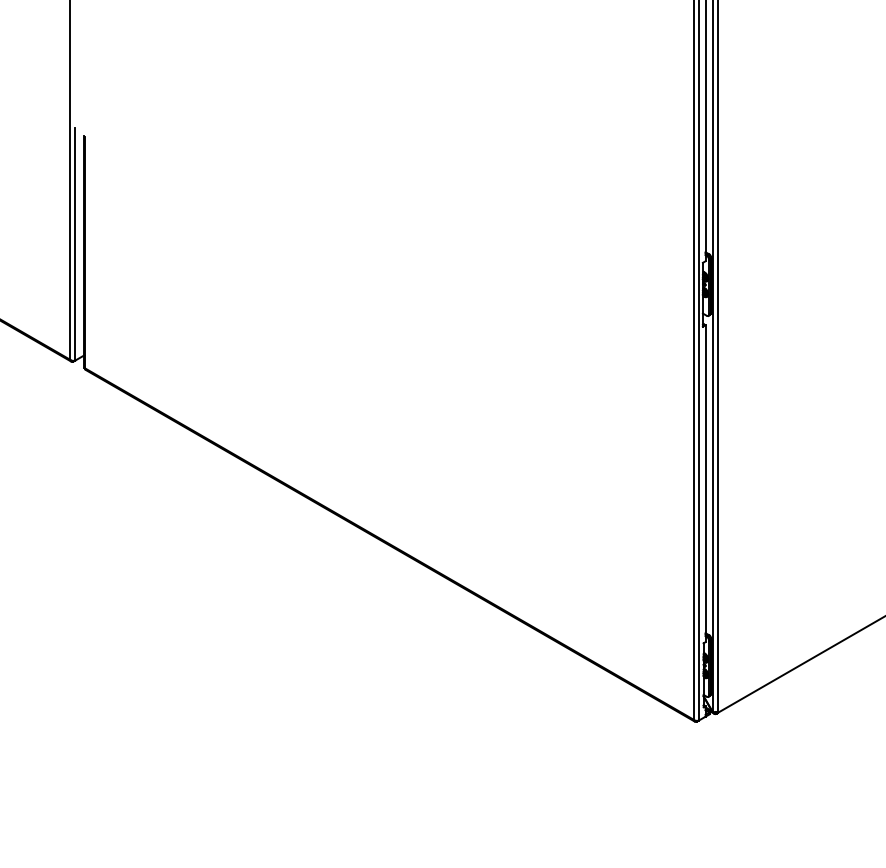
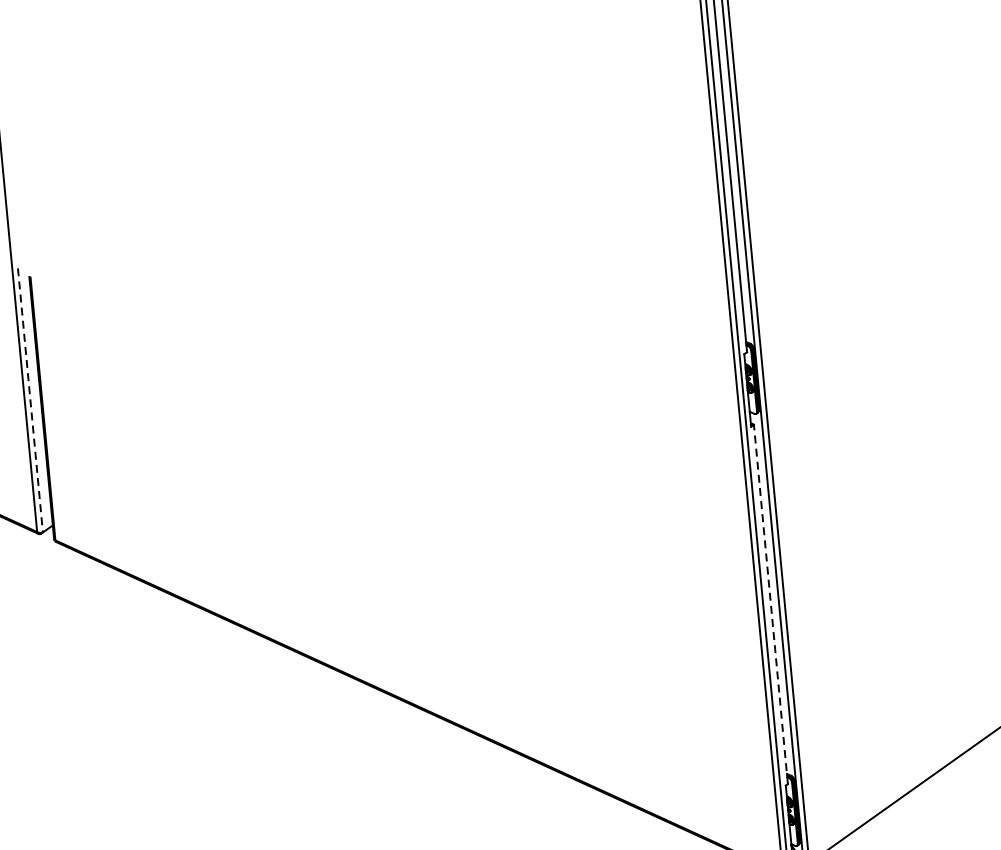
line: (75, 244) -> (30, 400), solid -> dashed
line: (705, 483) -> (770, 604), solid -> dashed

